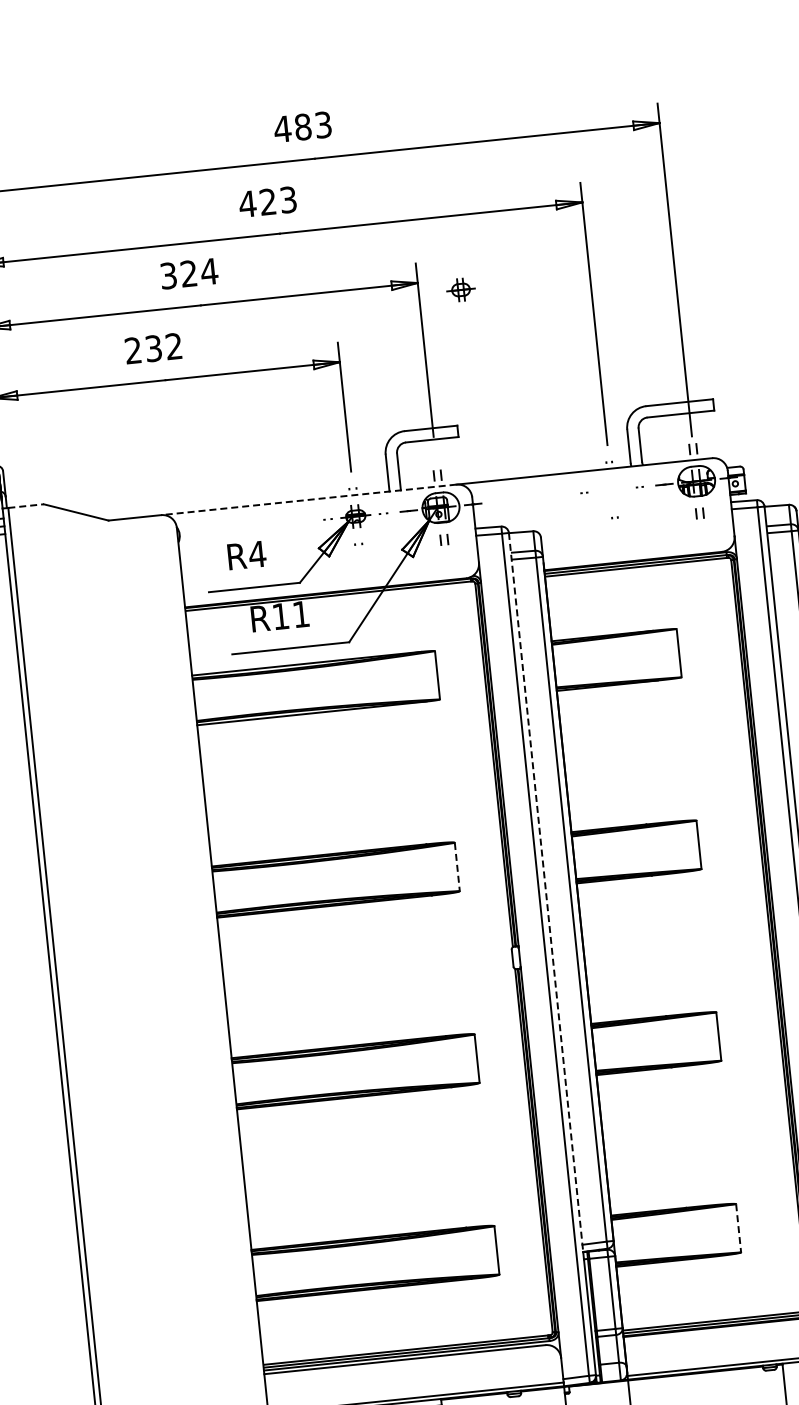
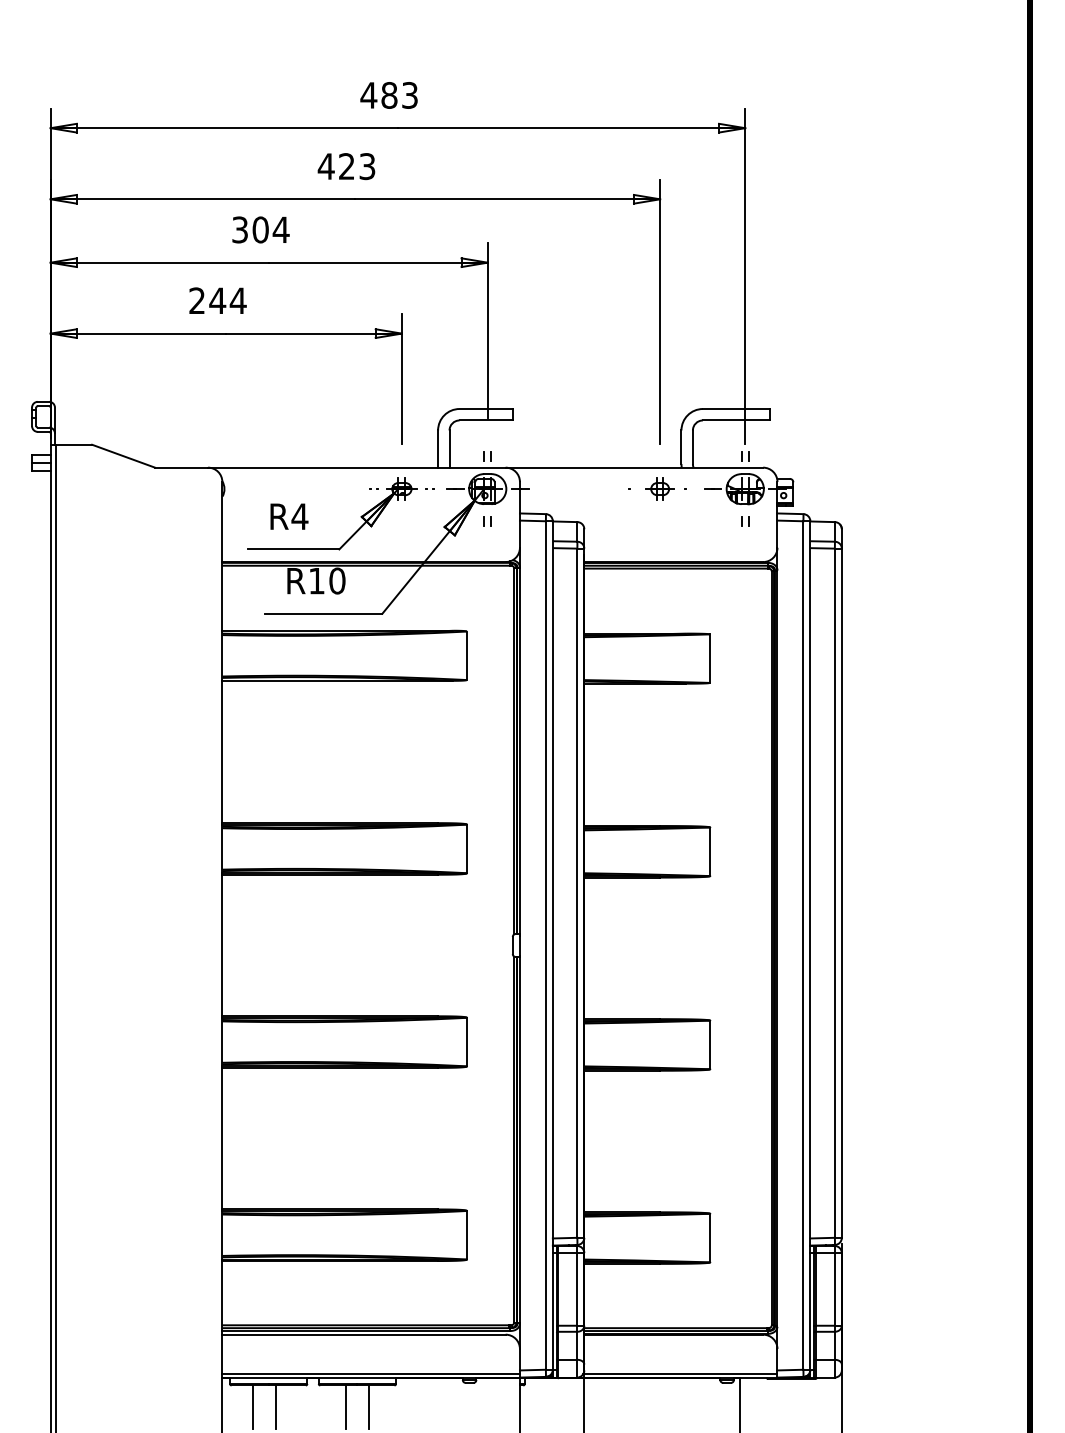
text: (188, 273) -> (260, 229), 324 -> 304
part: (460, 289) -> (659, 488), moved
text: (163, 347) -> (227, 300), 232 -> 244
line: (308, 499) -> (356, 467), dashed -> solid
line: (26, 505) -> (74, 444), dashed -> solid
text: (301, 613) -> (337, 580), R11 -> R10
line: (457, 867) -> (467, 849), dashed -> solid
line: (545, 893) -> (552, 884), dashed -> solid
line: (738, 1228) -> (710, 1238), dashed -> solid

